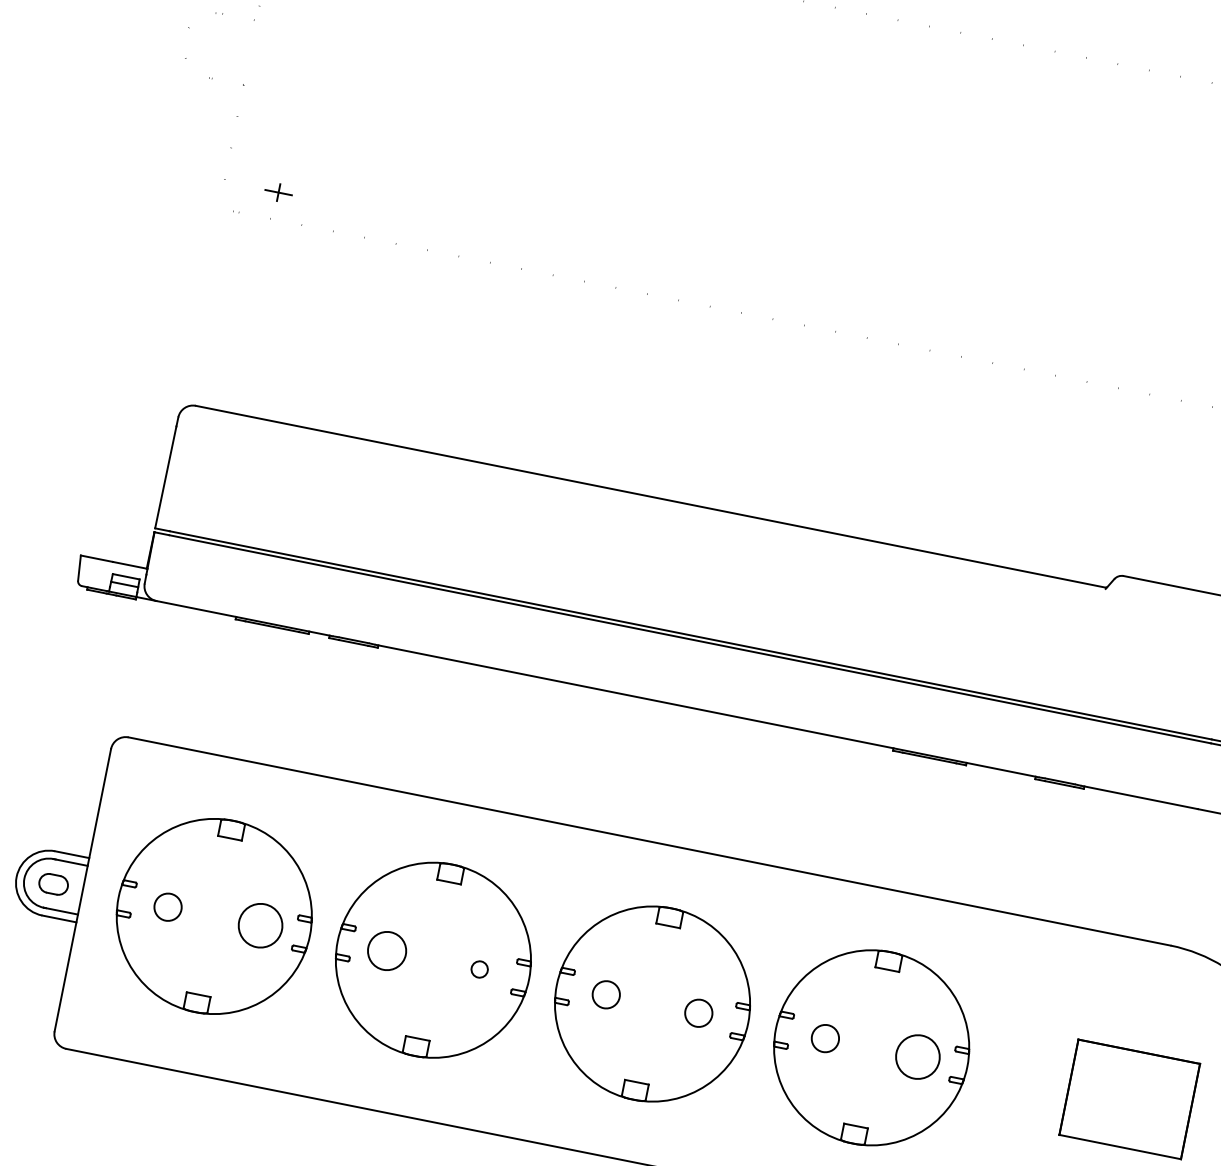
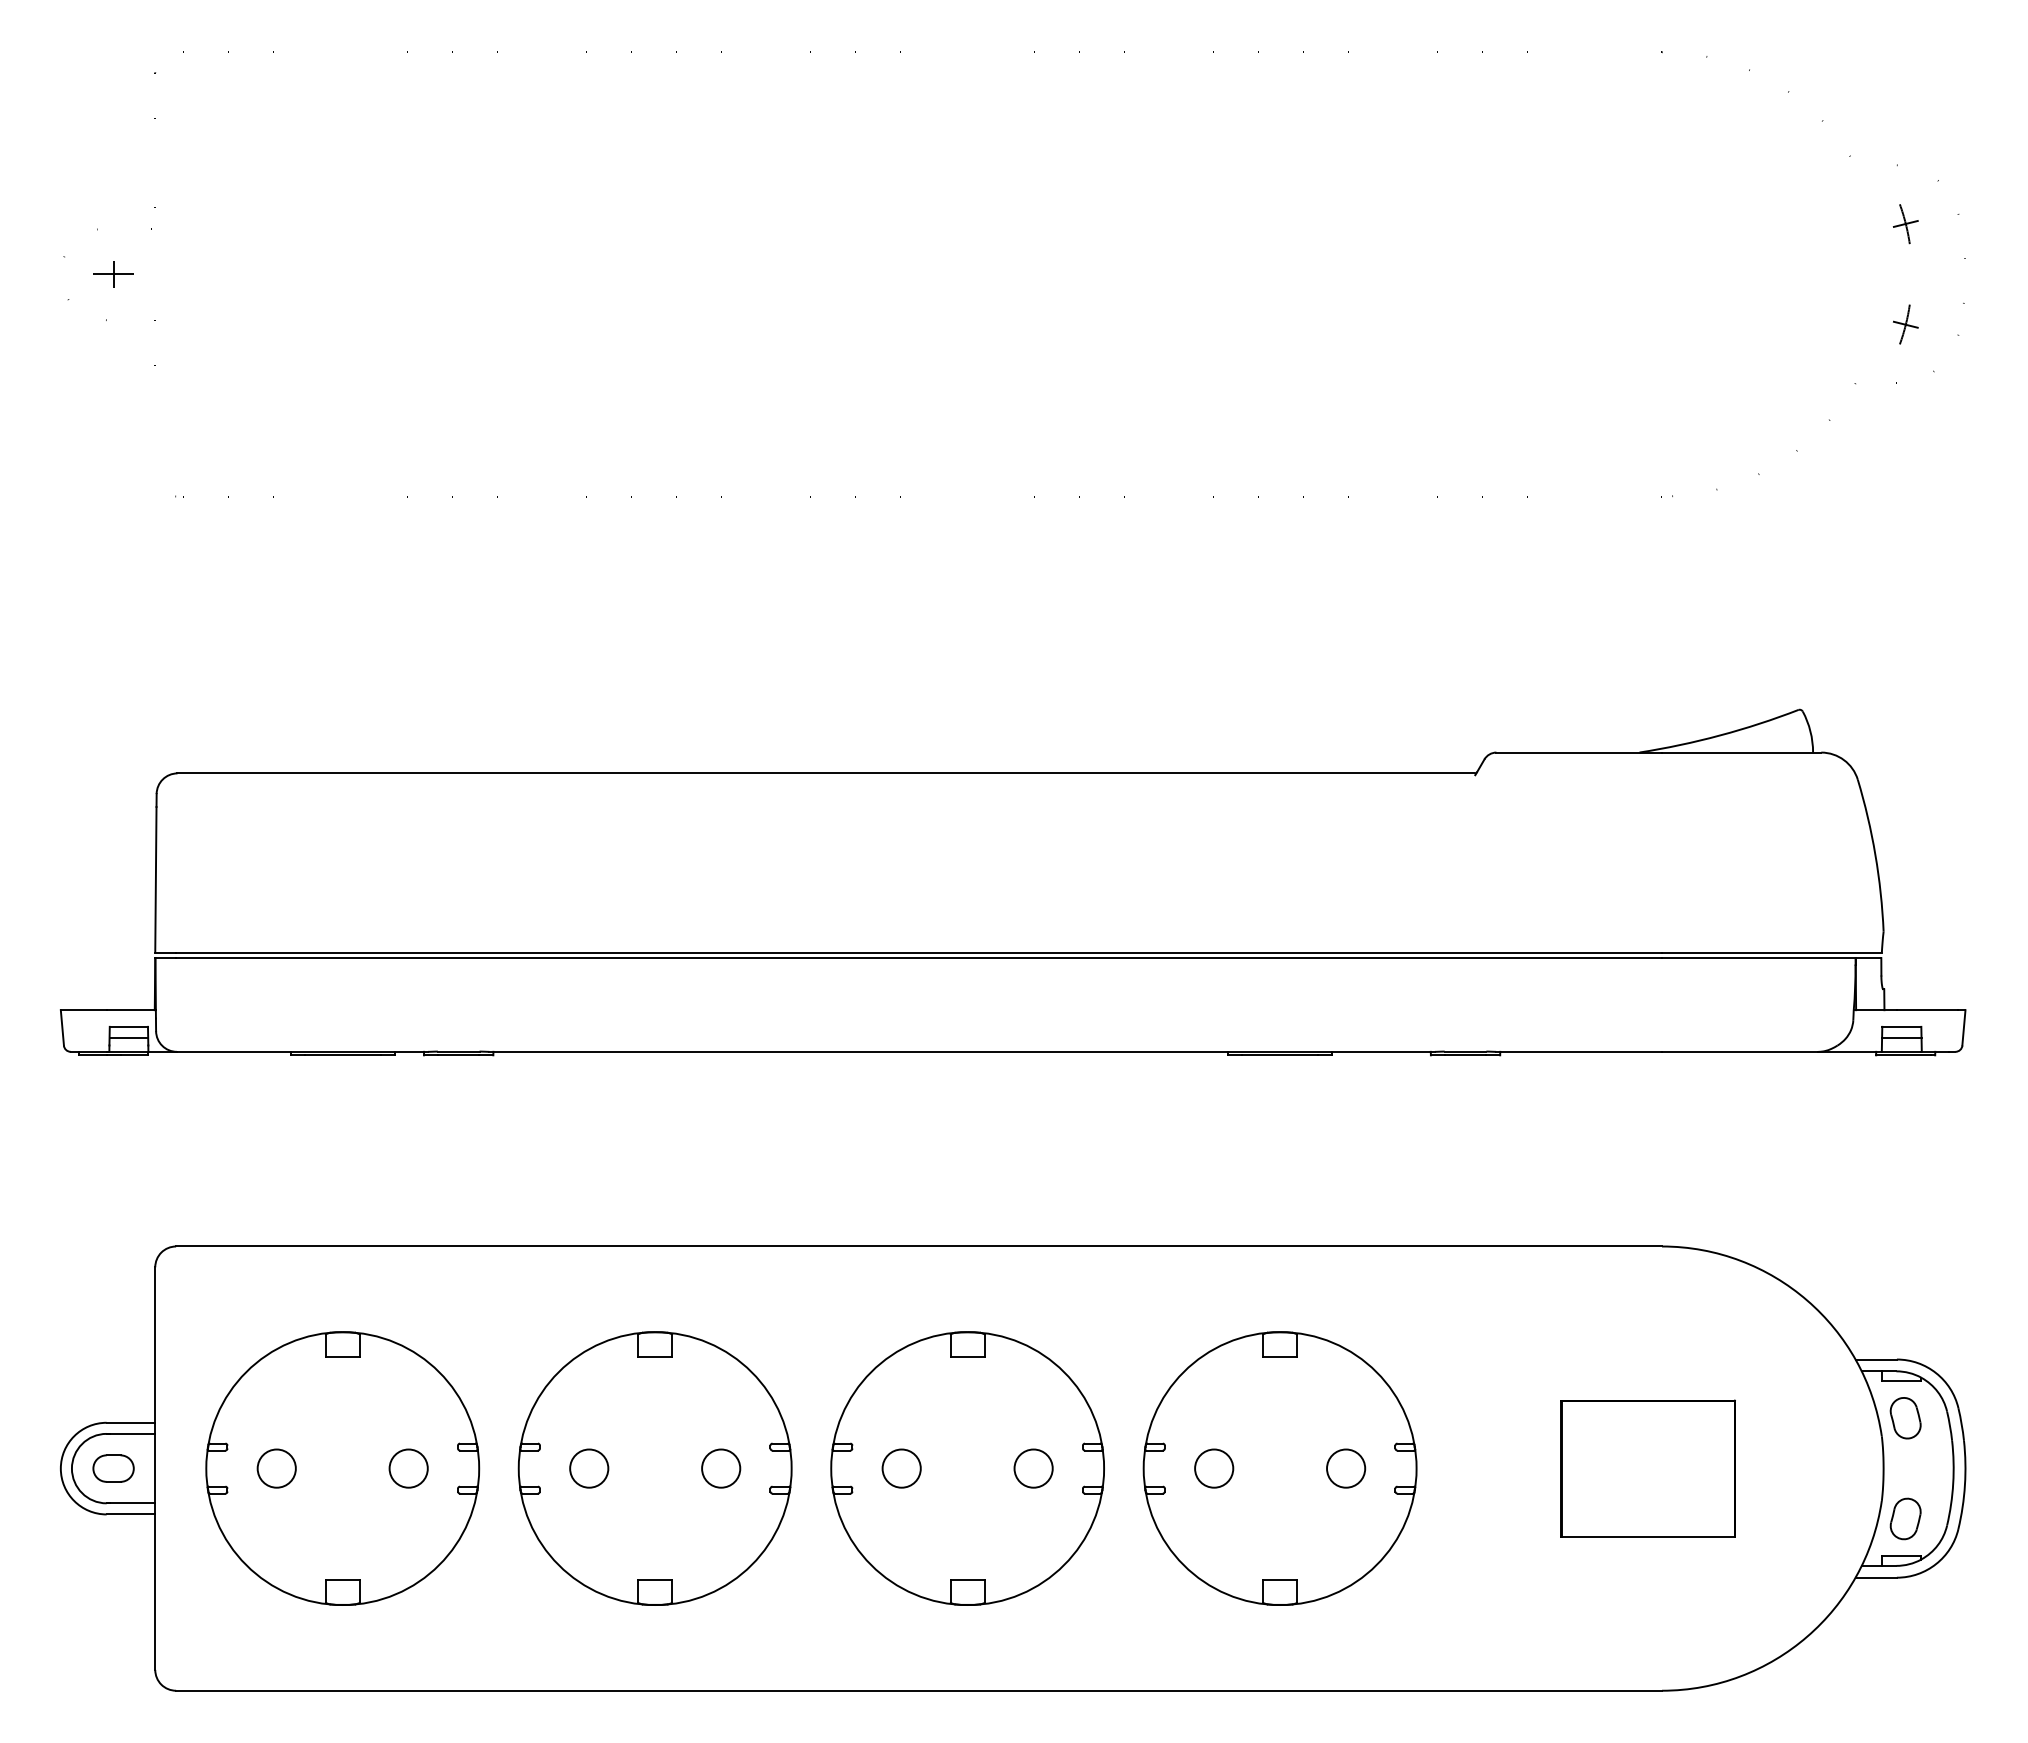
part: (278, 192) -> (113, 274), moved
circle: (260, 925) -> (408, 1468), size x0.62
circle: (387, 950) -> (589, 1468), size x0.71
circle: (479, 969) -> (721, 1468), size x1.67
circle: (918, 1057) -> (1346, 1468), size x0.62

